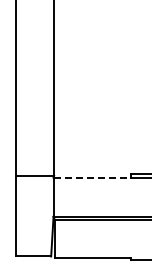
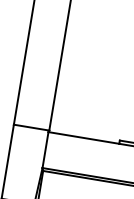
line: (92, 177) -> (84, 137), dashed -> solid

